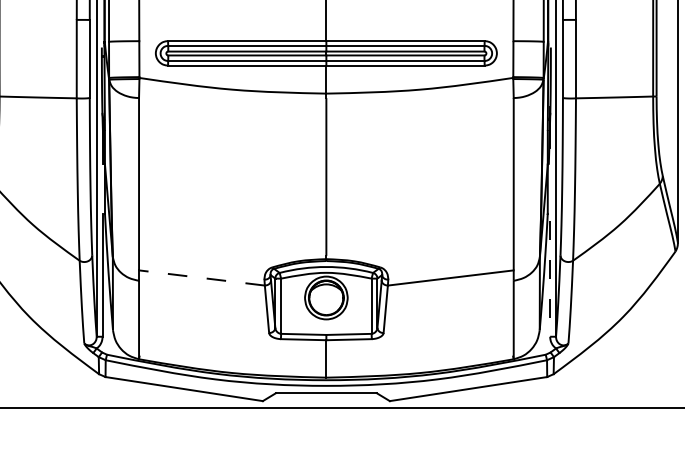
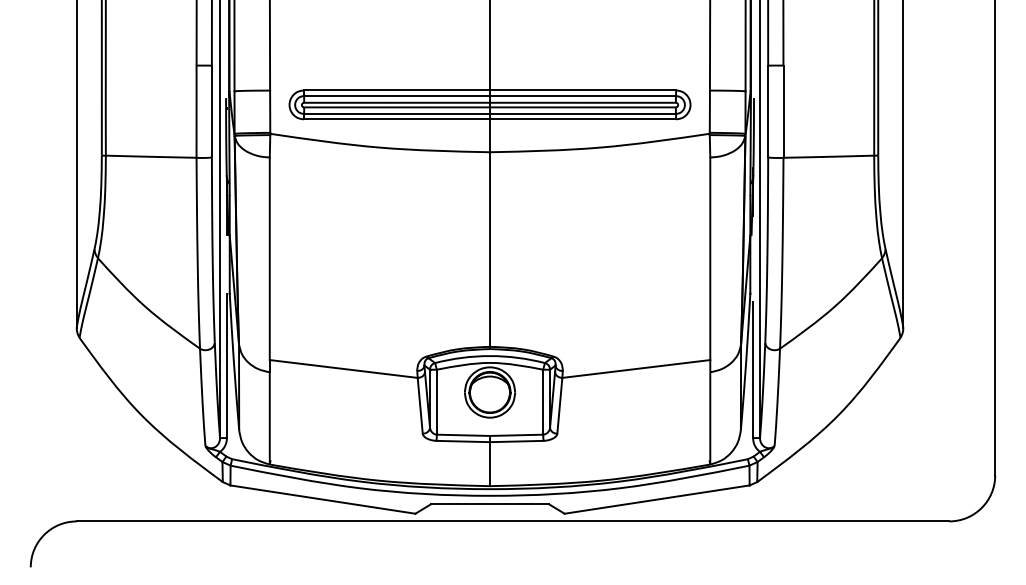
line: (201, 277) -> (343, 368), dashed -> solid
line: (550, 279) -> (753, 370), dashed -> solid

